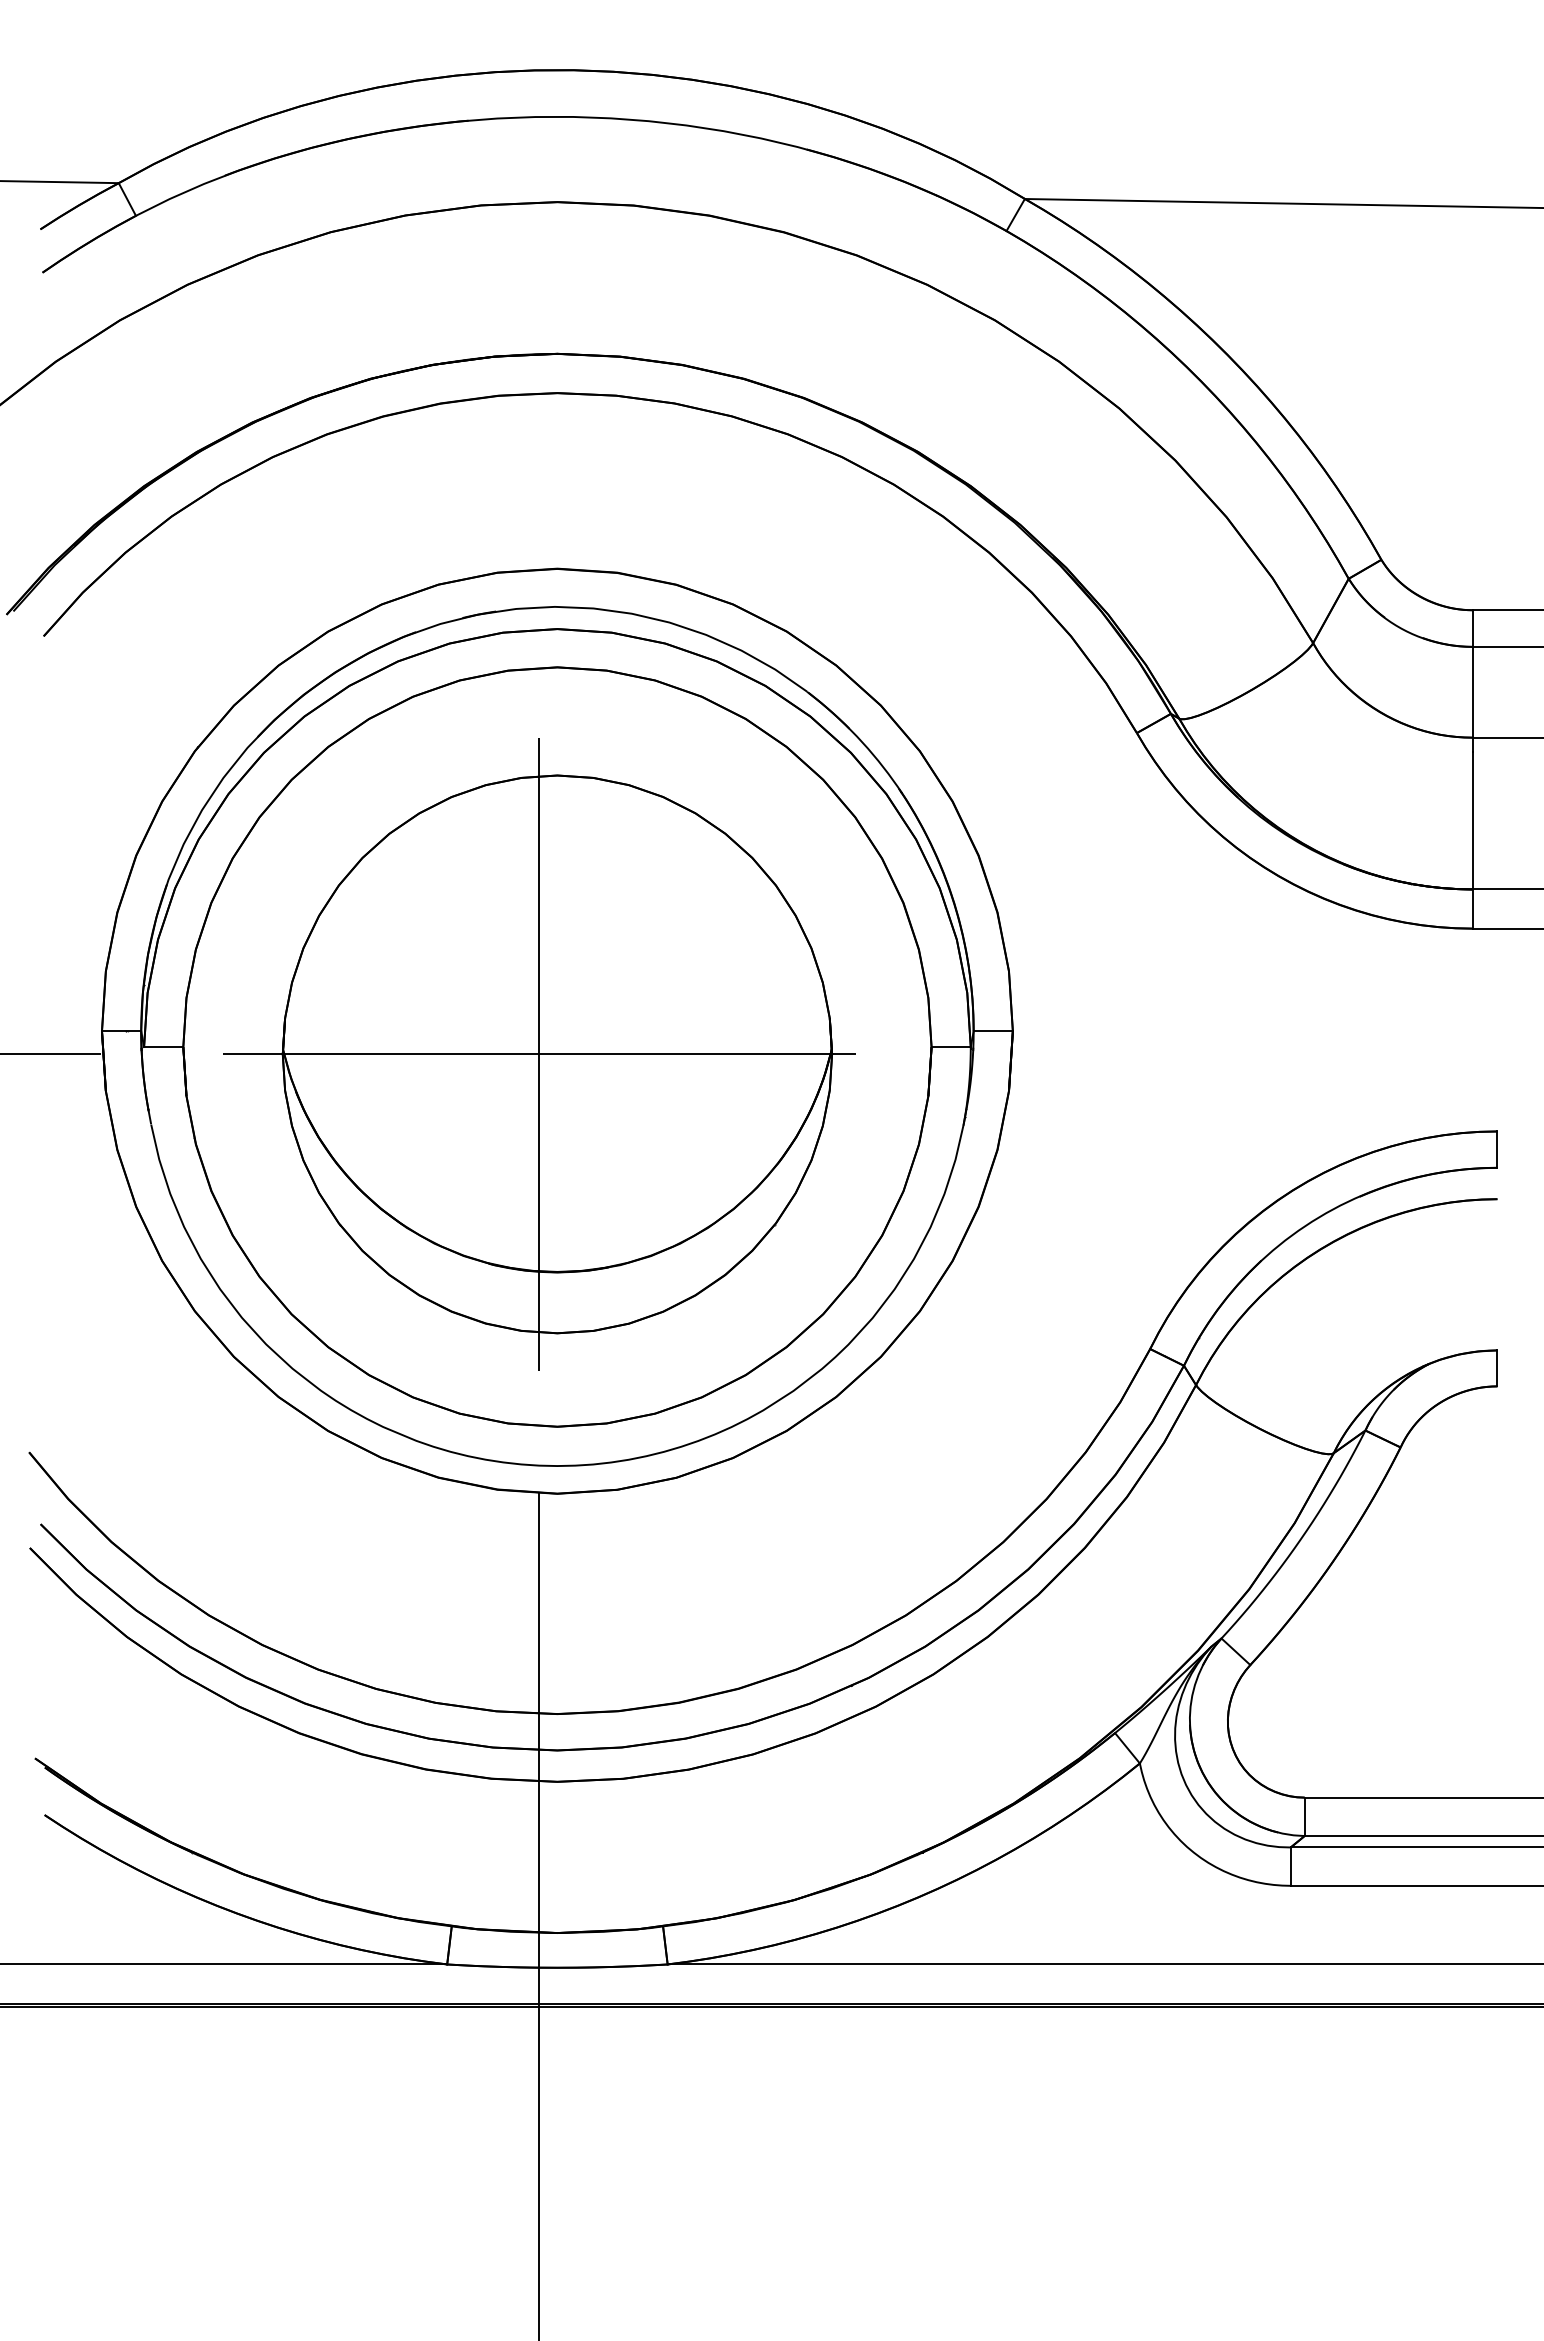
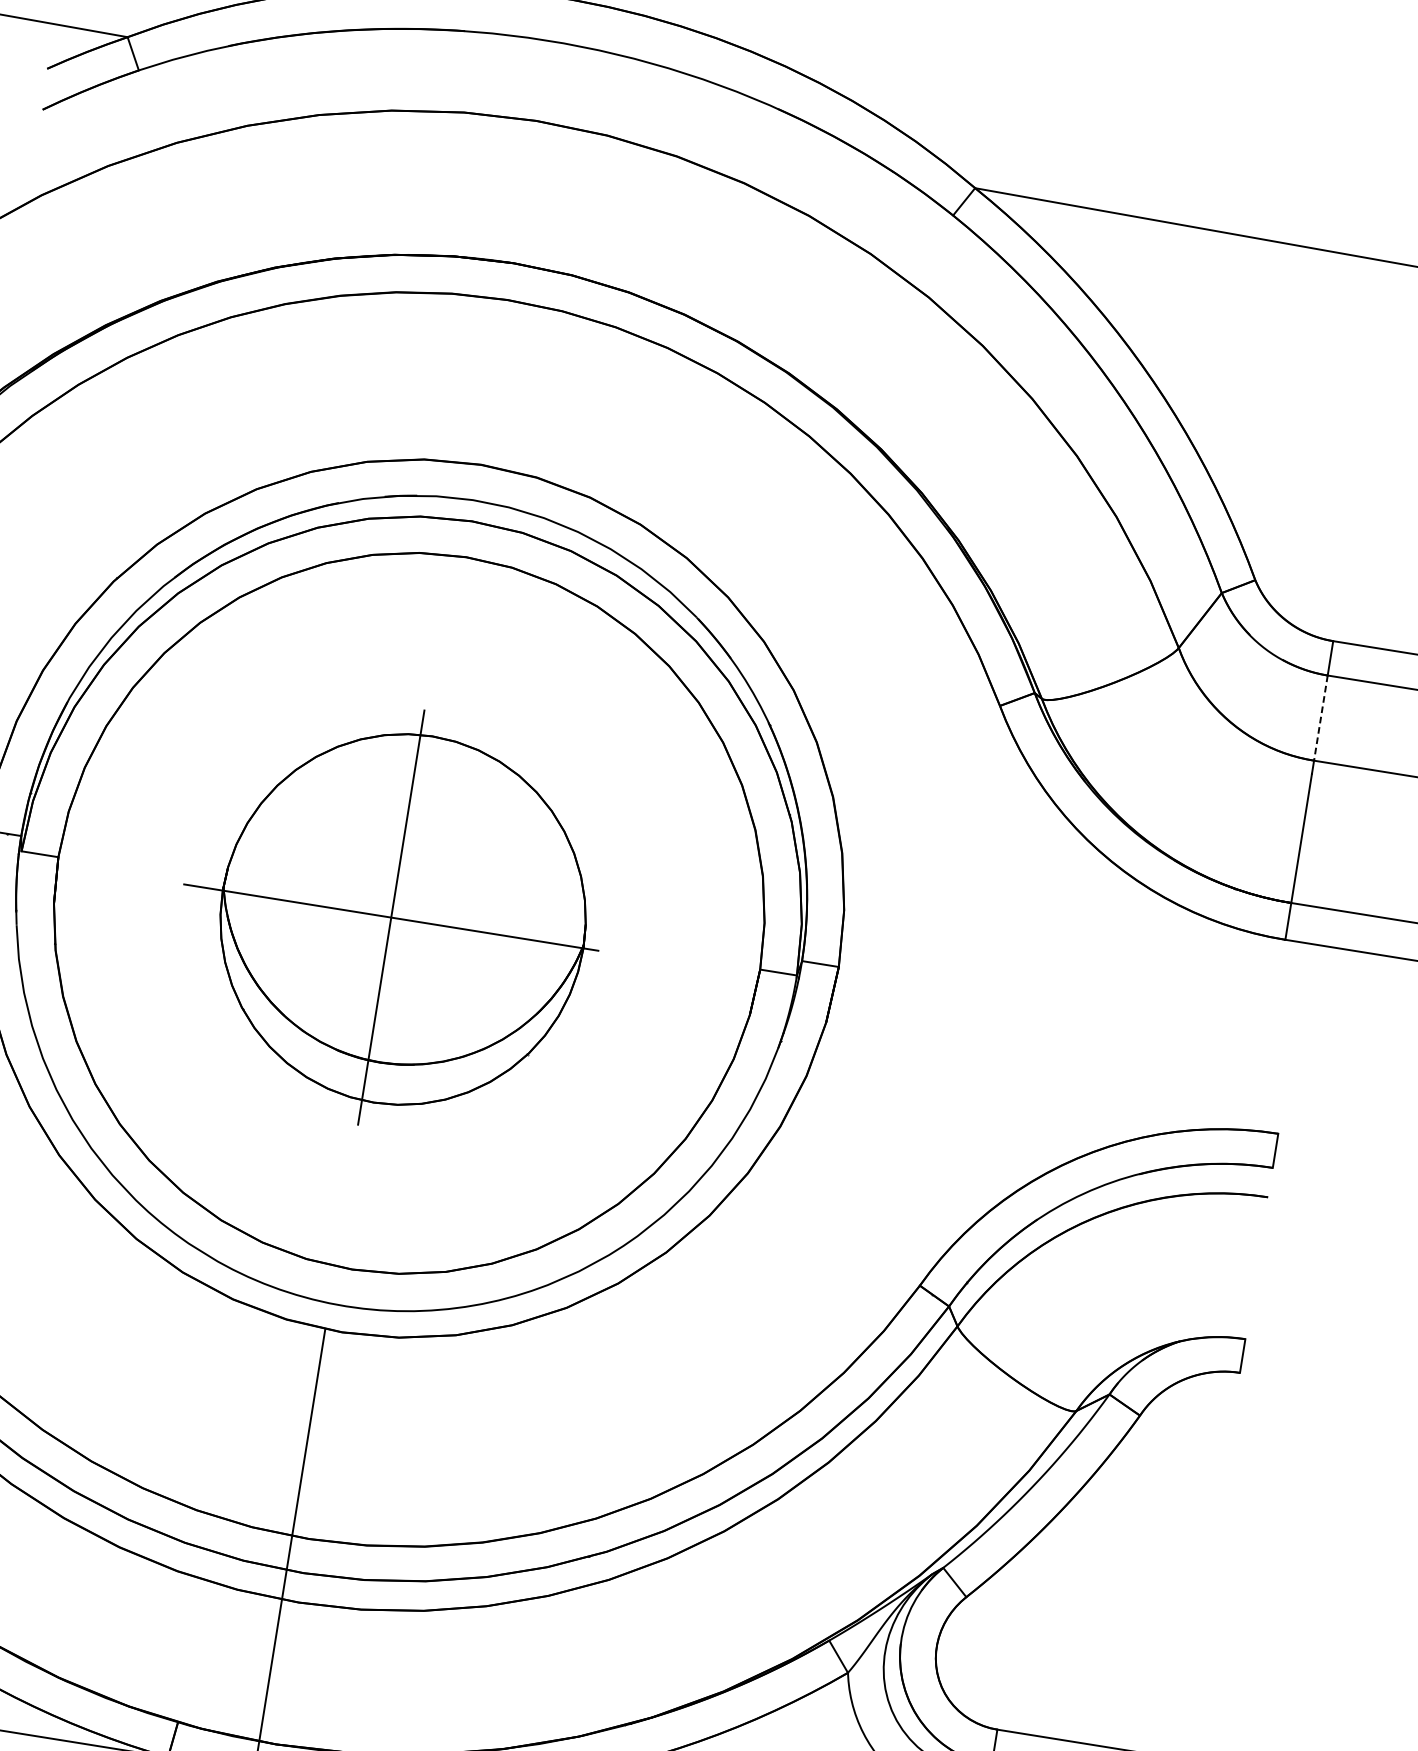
line: (1472, 692) -> (1320, 718), solid -> dashed
part: (539, 1054) -> (391, 917), size x0.7

